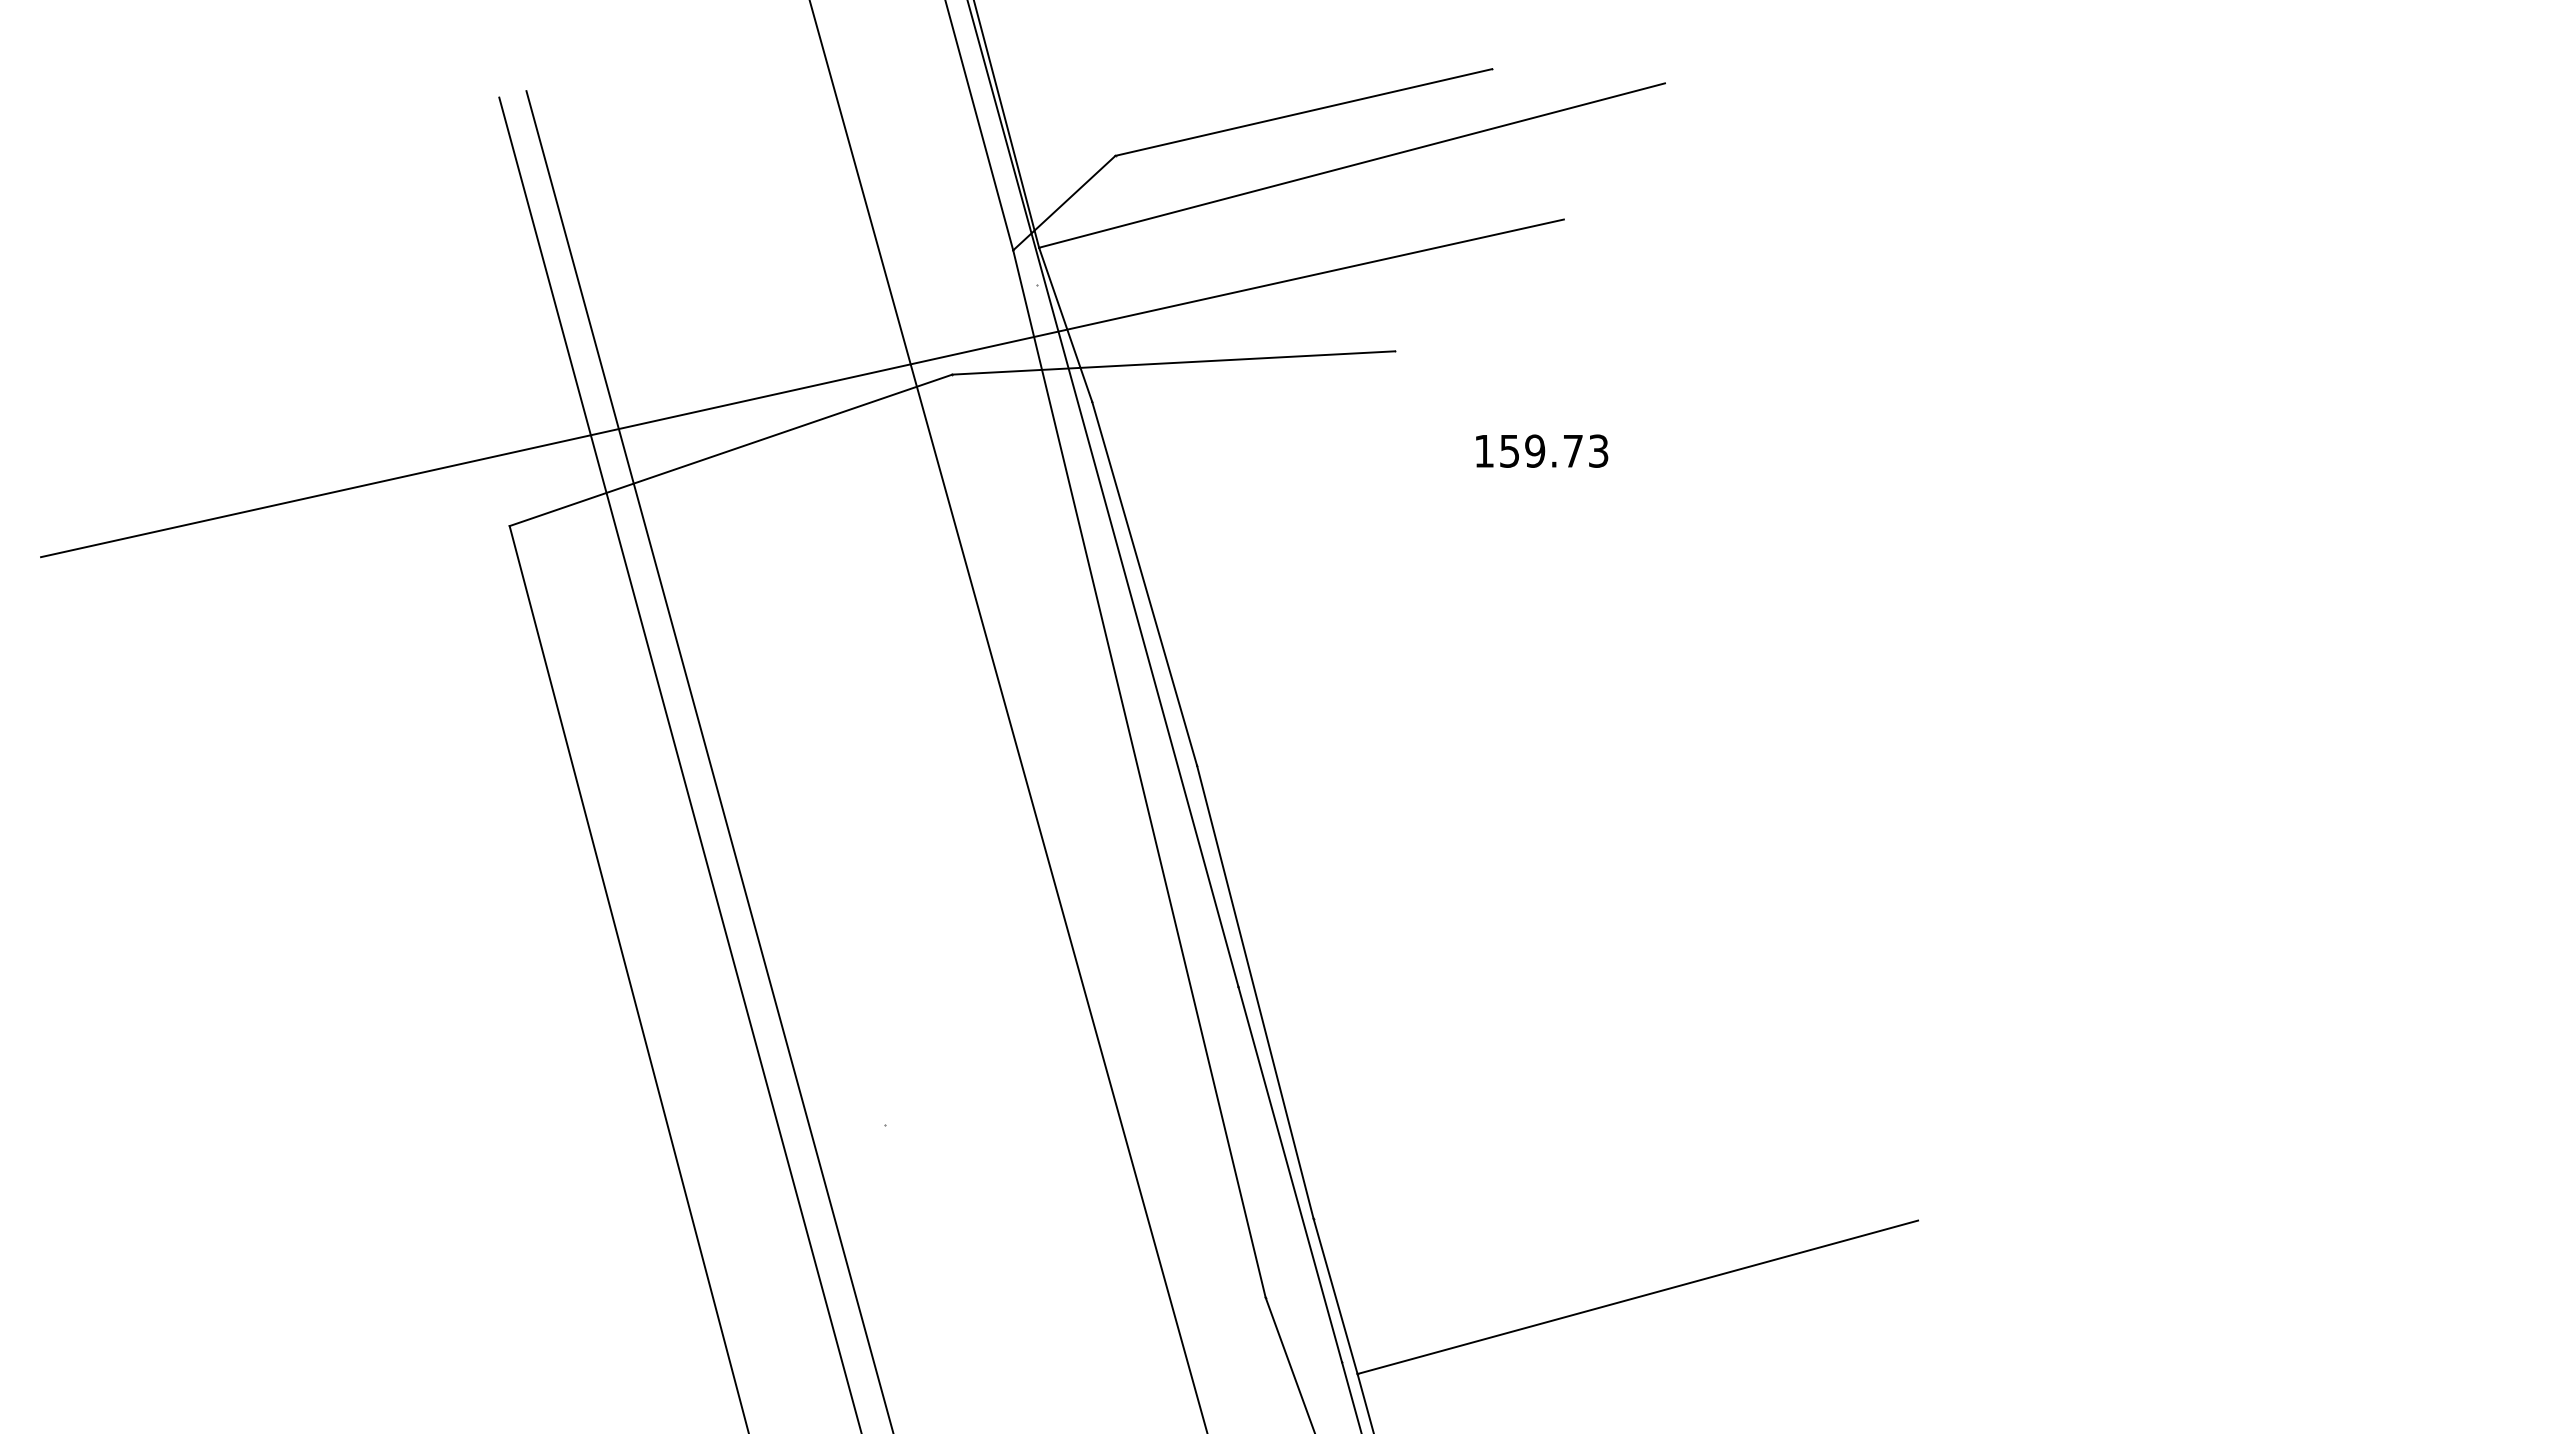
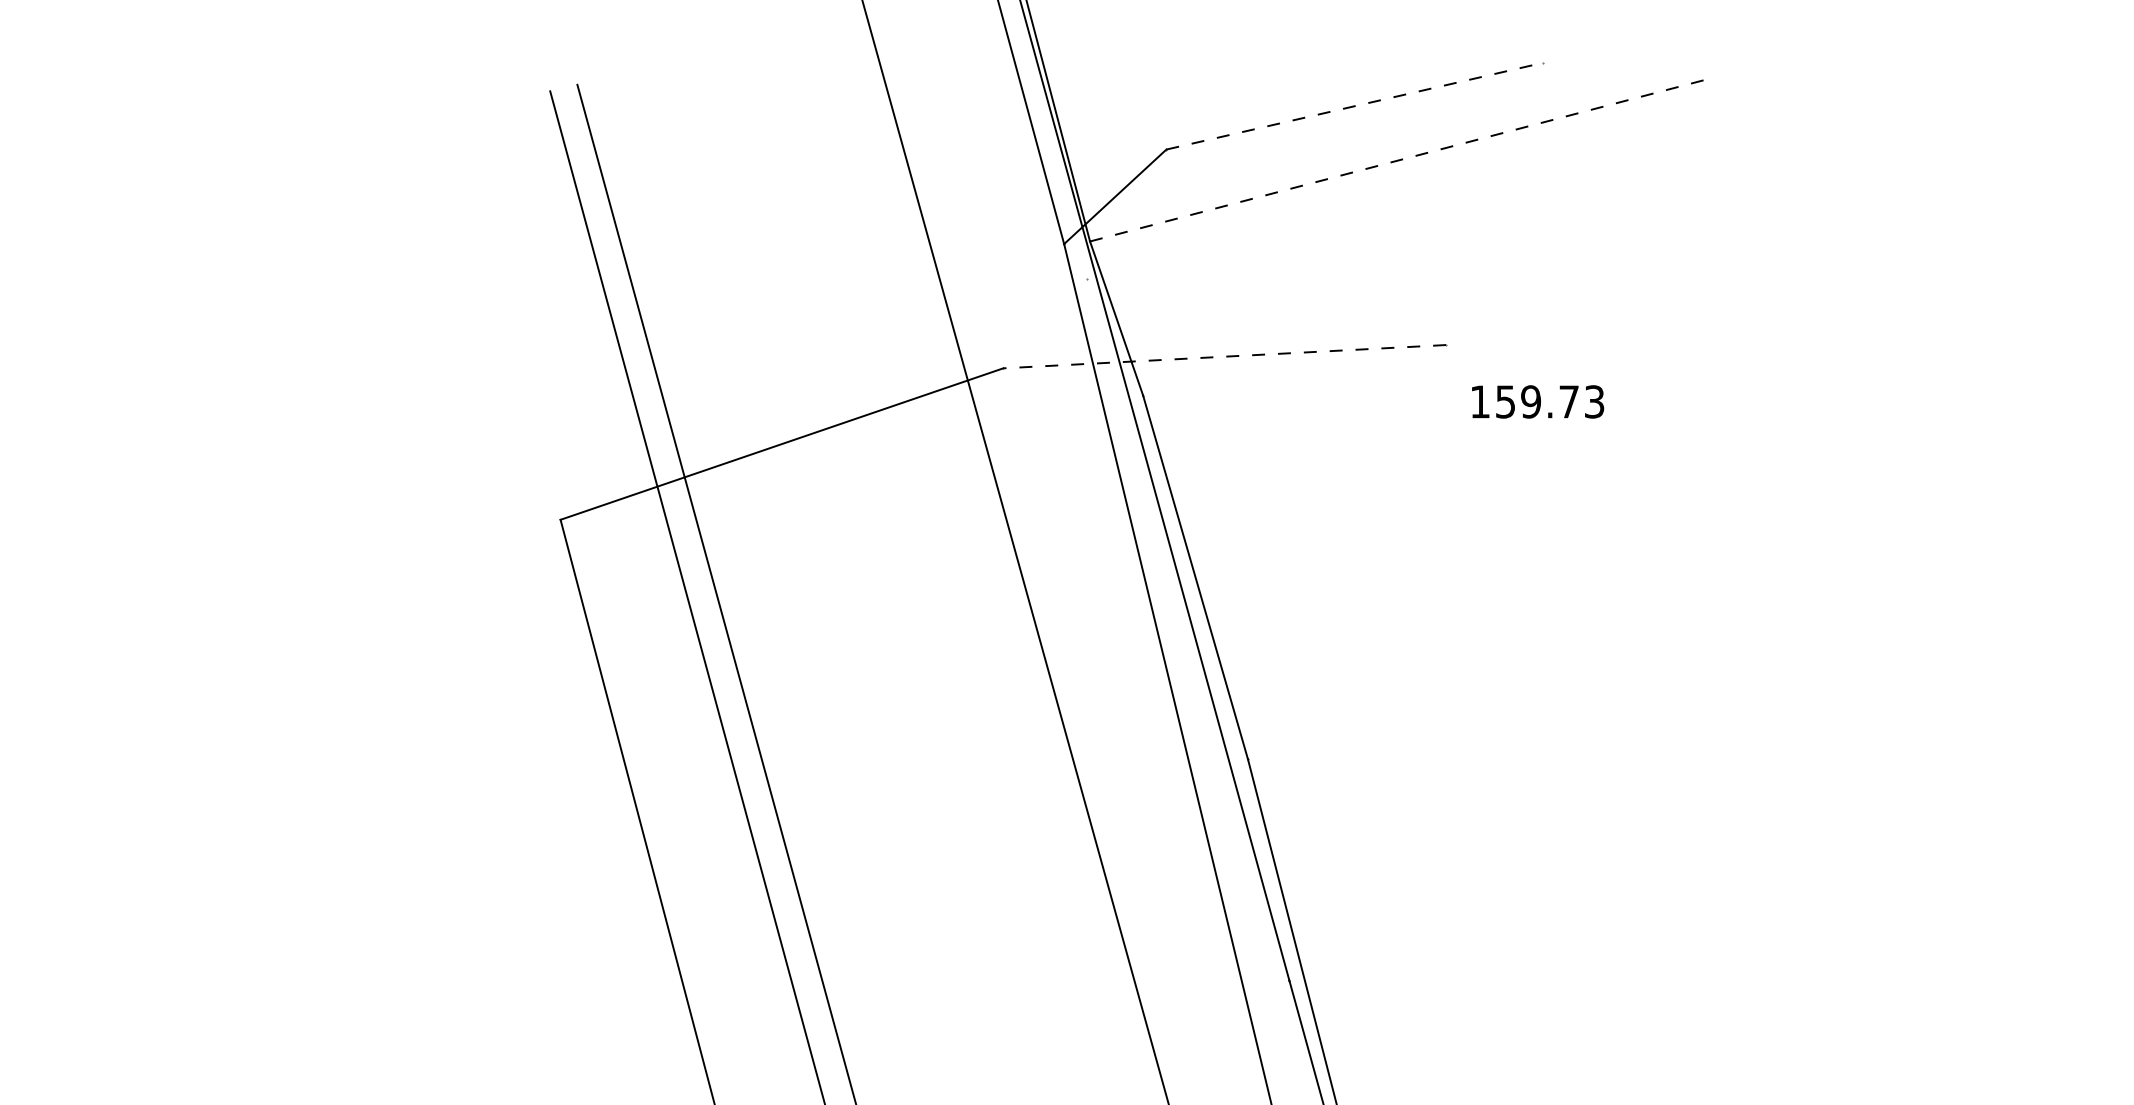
line: (1304, 112) -> (1355, 106), solid -> dashed
line: (1352, 165) -> (1403, 159), solid -> dashed
line: (1173, 362) -> (1224, 356), solid -> dashed
line: (802, 388) -> (853, 382), removed
text: (1542, 450) -> (1538, 401), moved

